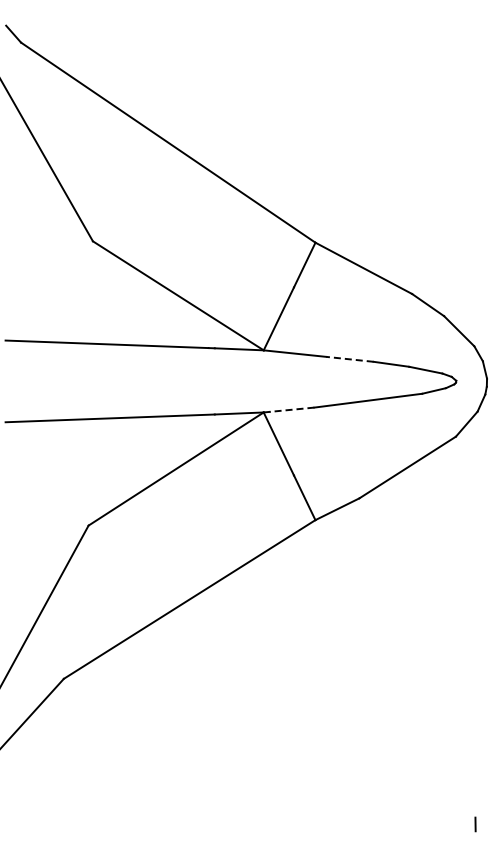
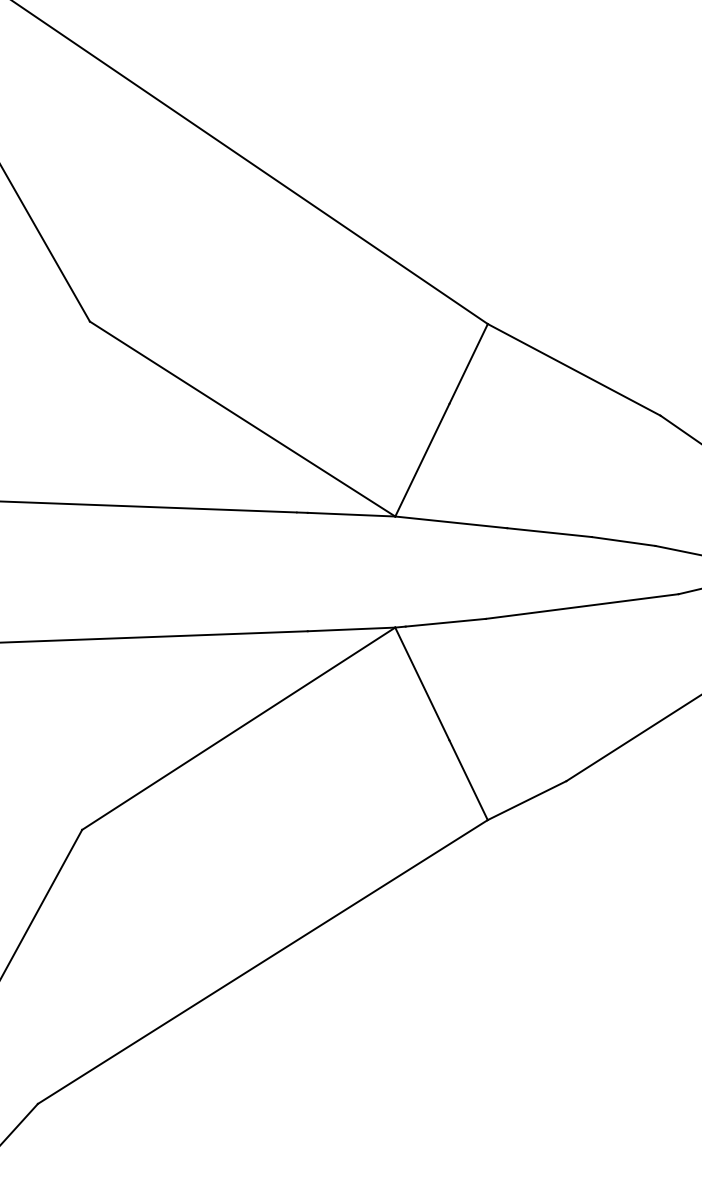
line: (350, 359) -> (550, 532), dashed -> solid
line: (291, 409) -> (444, 622), dashed -> solid

